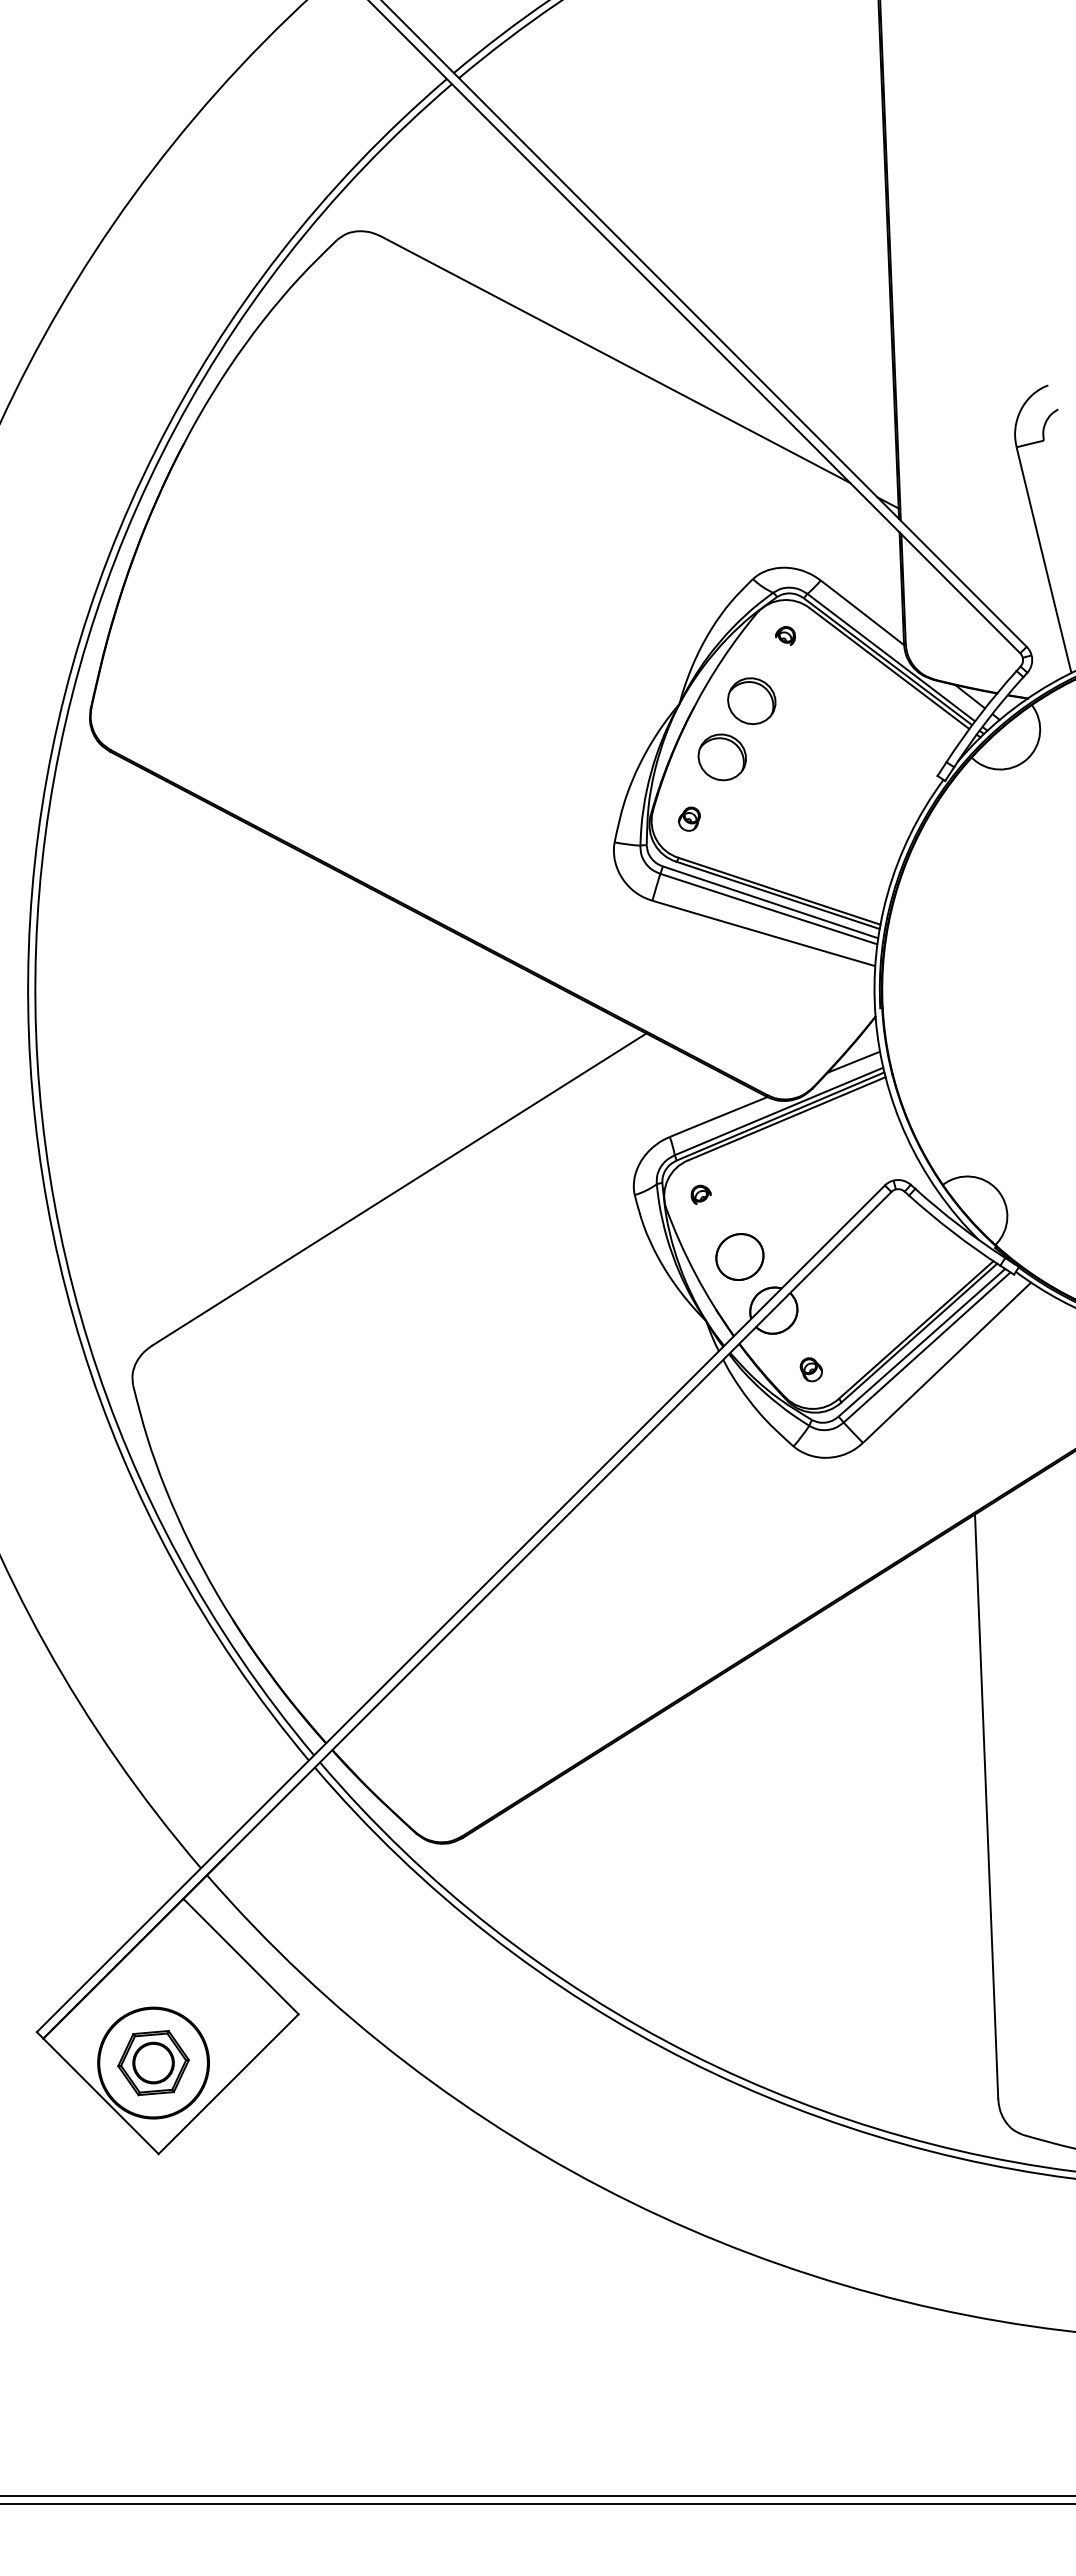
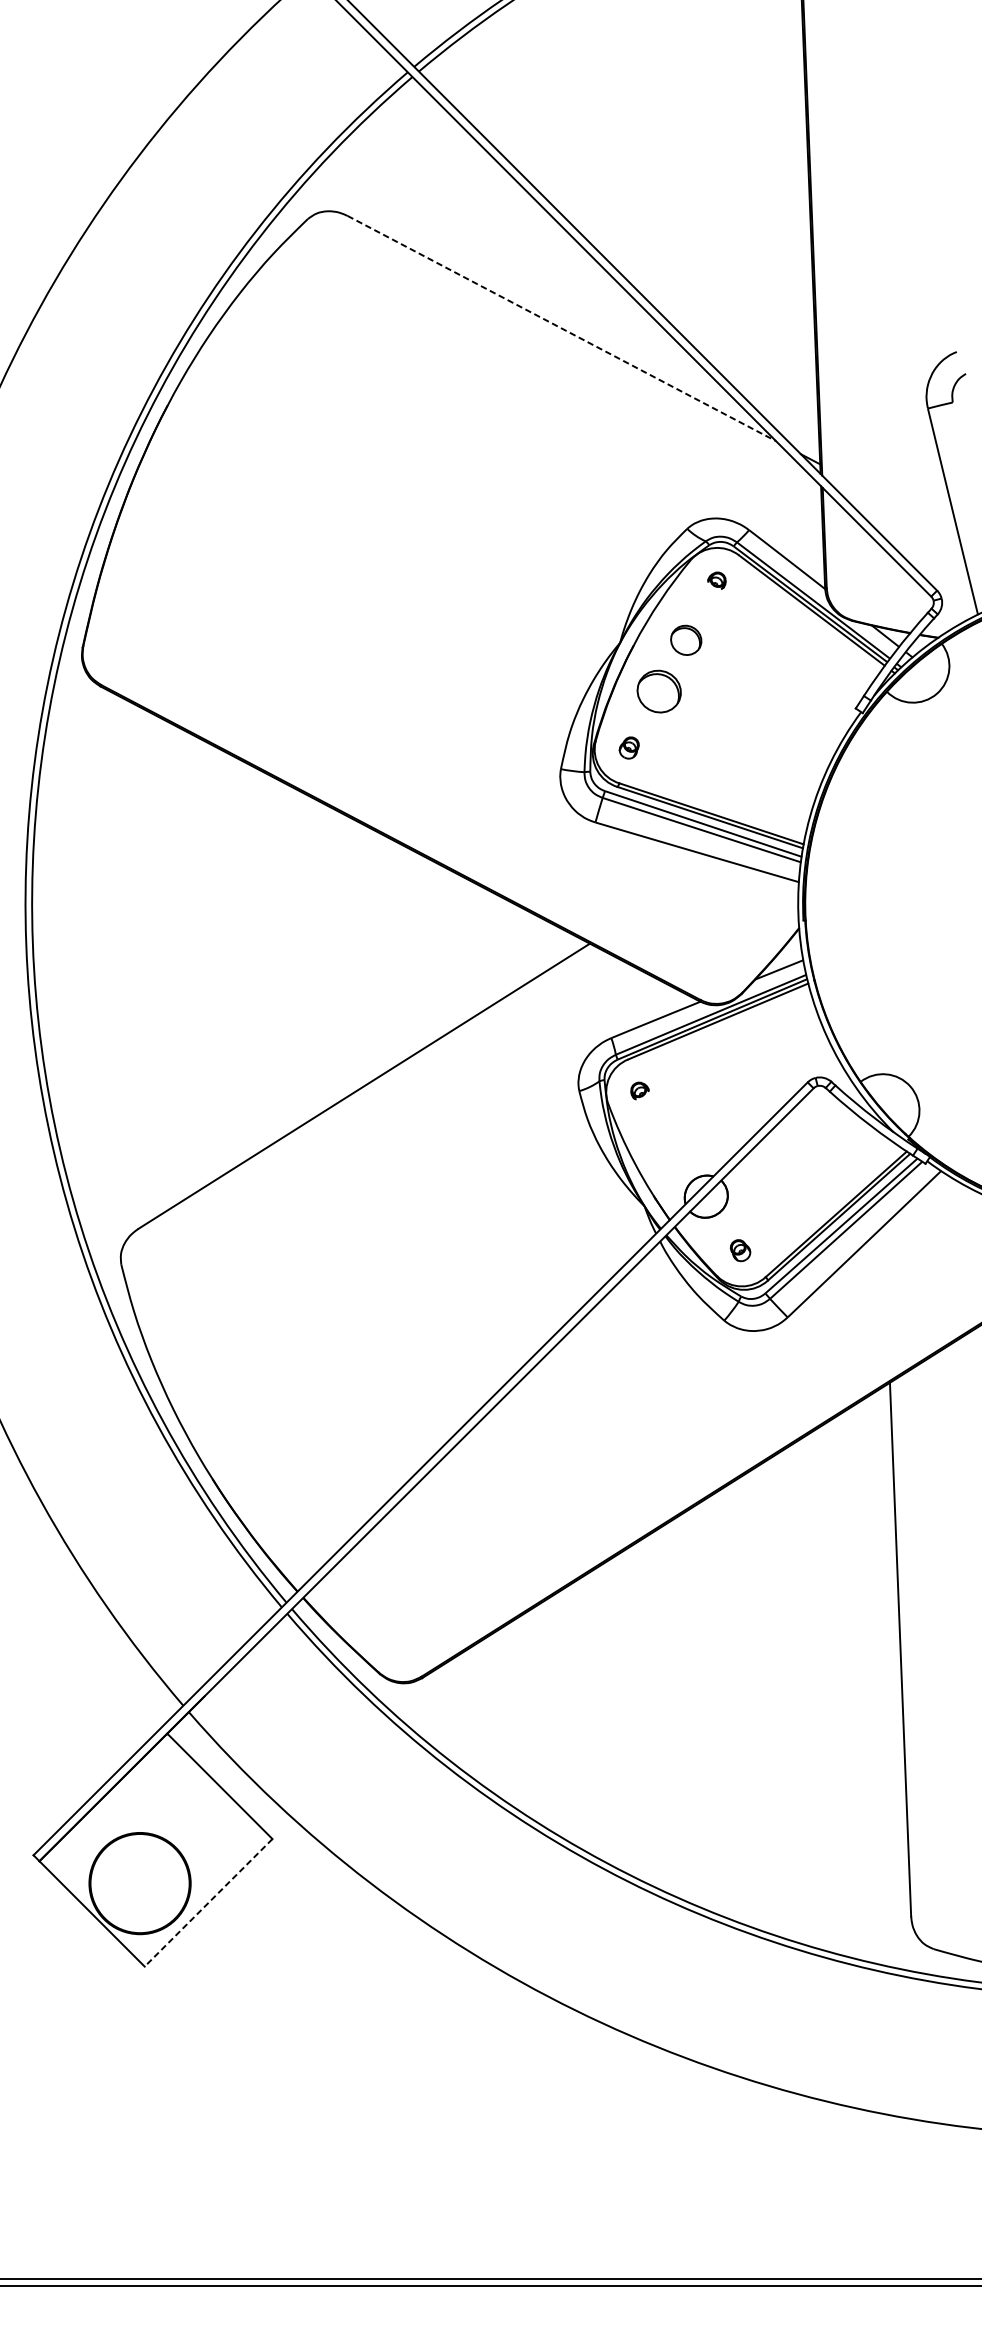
line: (616, 359) -> (562, 328), solid -> dashed
part: (751, 701) -> (685, 640), size x0.7
part: (739, 1256) -> (674, 1147), removed
part: (153, 2063) -> (139, 1883), removed
line: (228, 2084) -> (208, 1903), solid -> dashed

